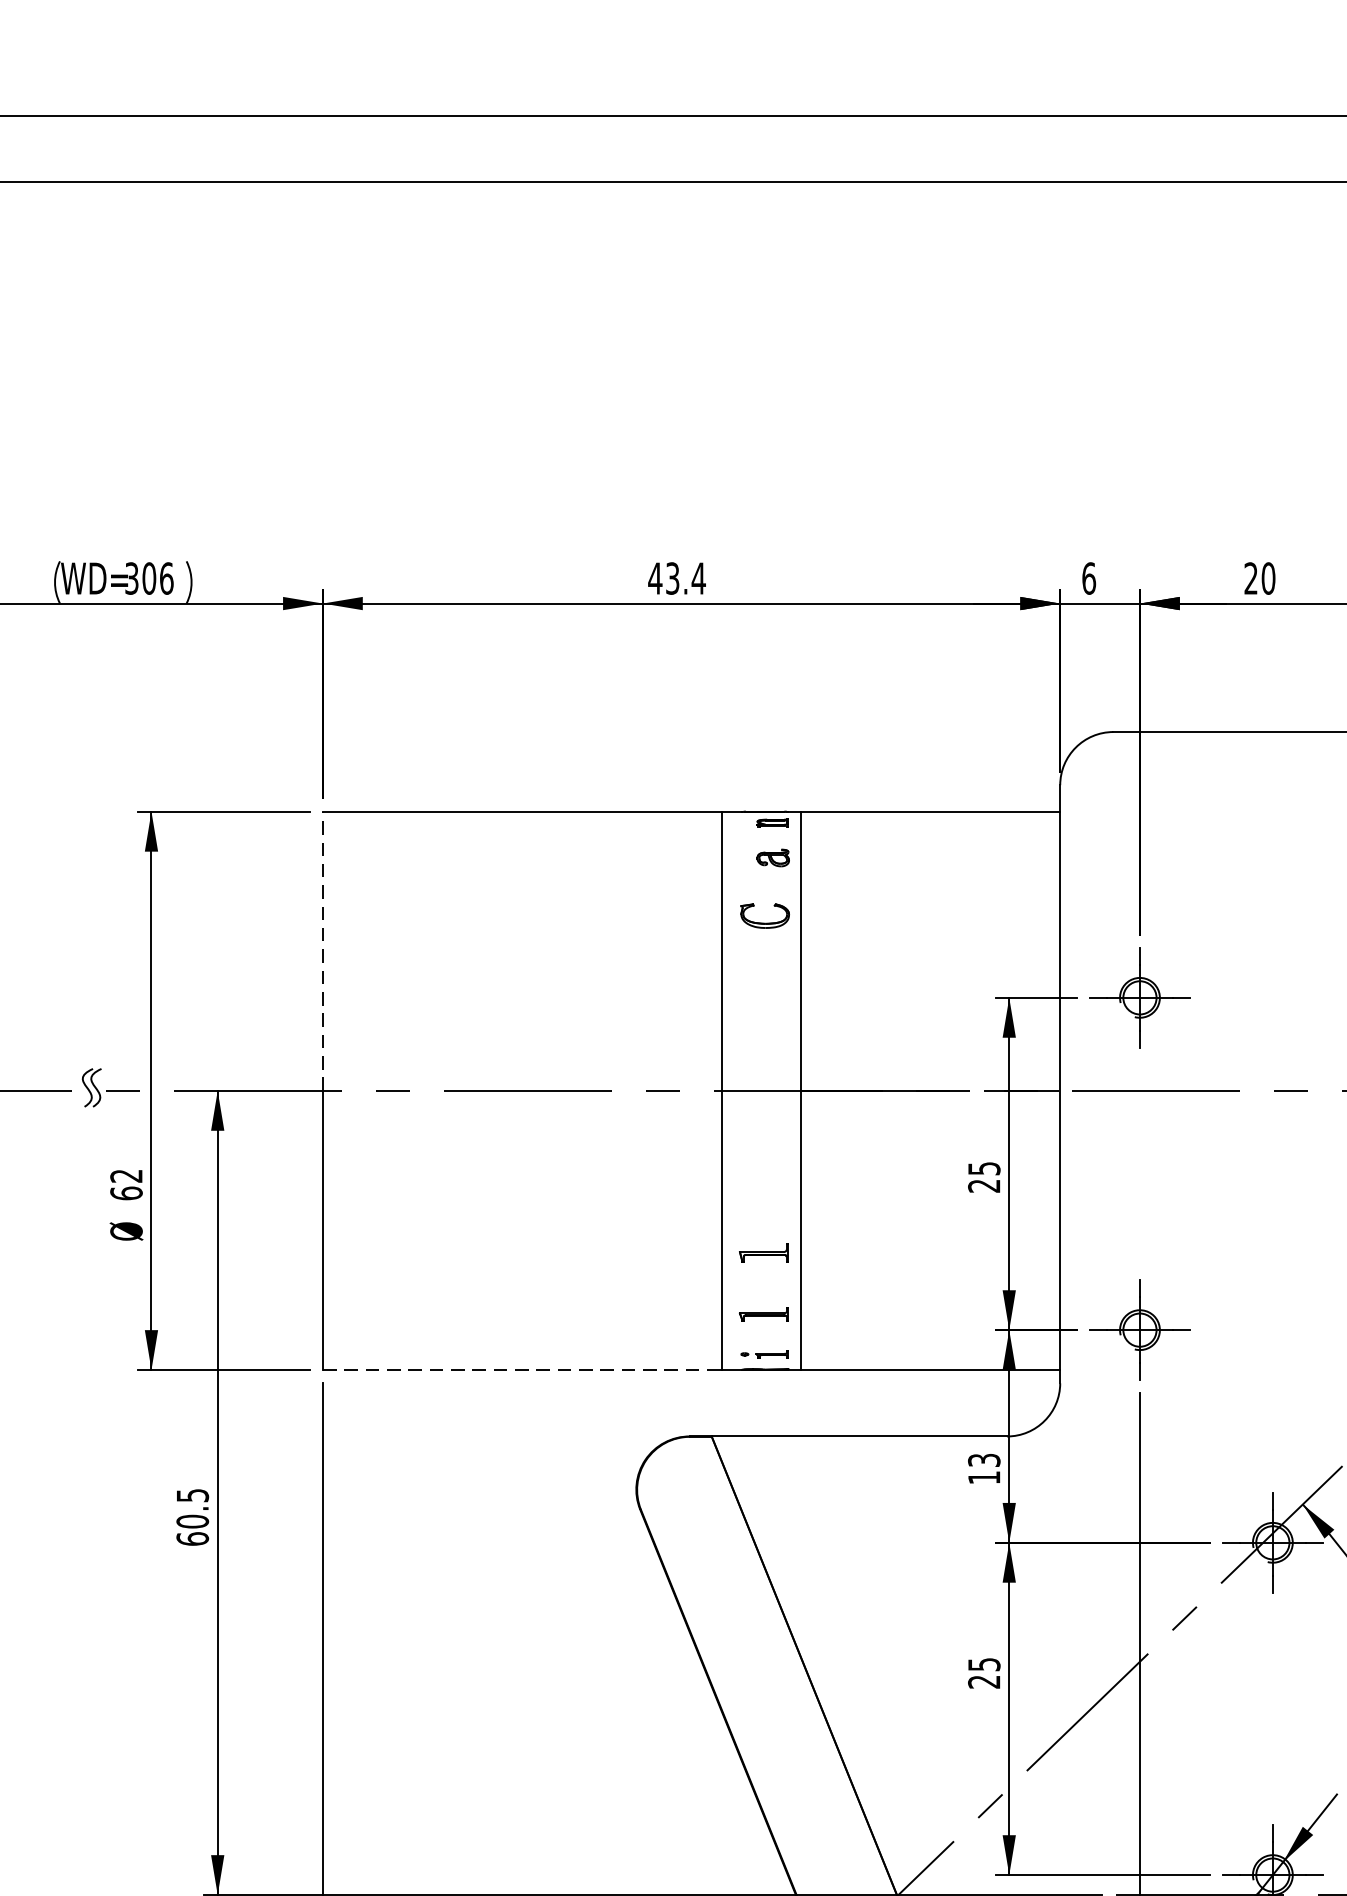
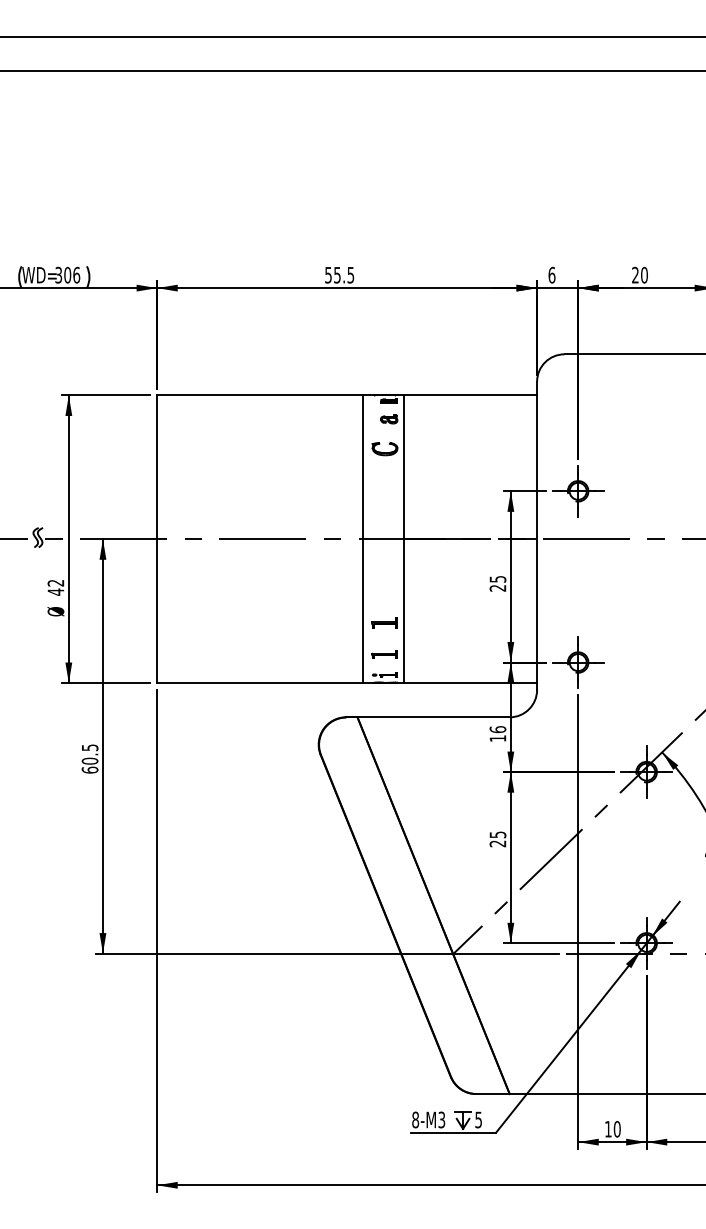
text: (676, 577) -> (339, 274), 43.4 -> 55.5
line: (323, 951) -> (157, 467), dashed -> solid
text: (125, 1192) -> (55, 591), 62 -> 42
line: (521, 1370) -> (259, 683), dashed -> solid
text: (983, 1460) -> (497, 729), 13 -> 16

